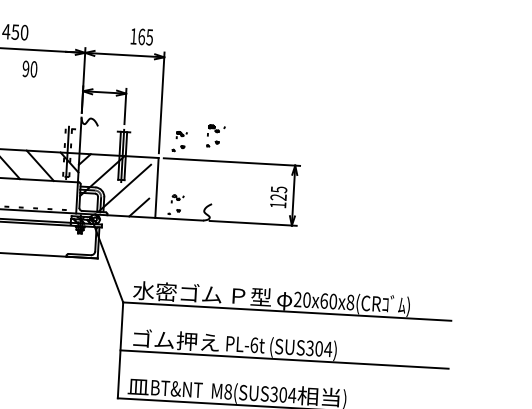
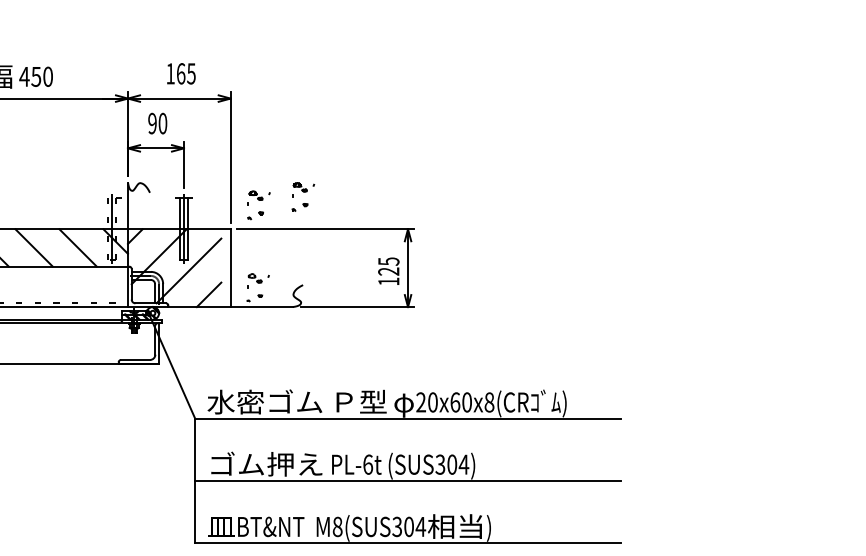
text: (142, 36) -> (181, 73), moved
text: (29, 69) -> (157, 123), moved
part: (181, 134) -> (258, 197), size x1.67
part: (177, 198) -> (258, 280), size x1.43

